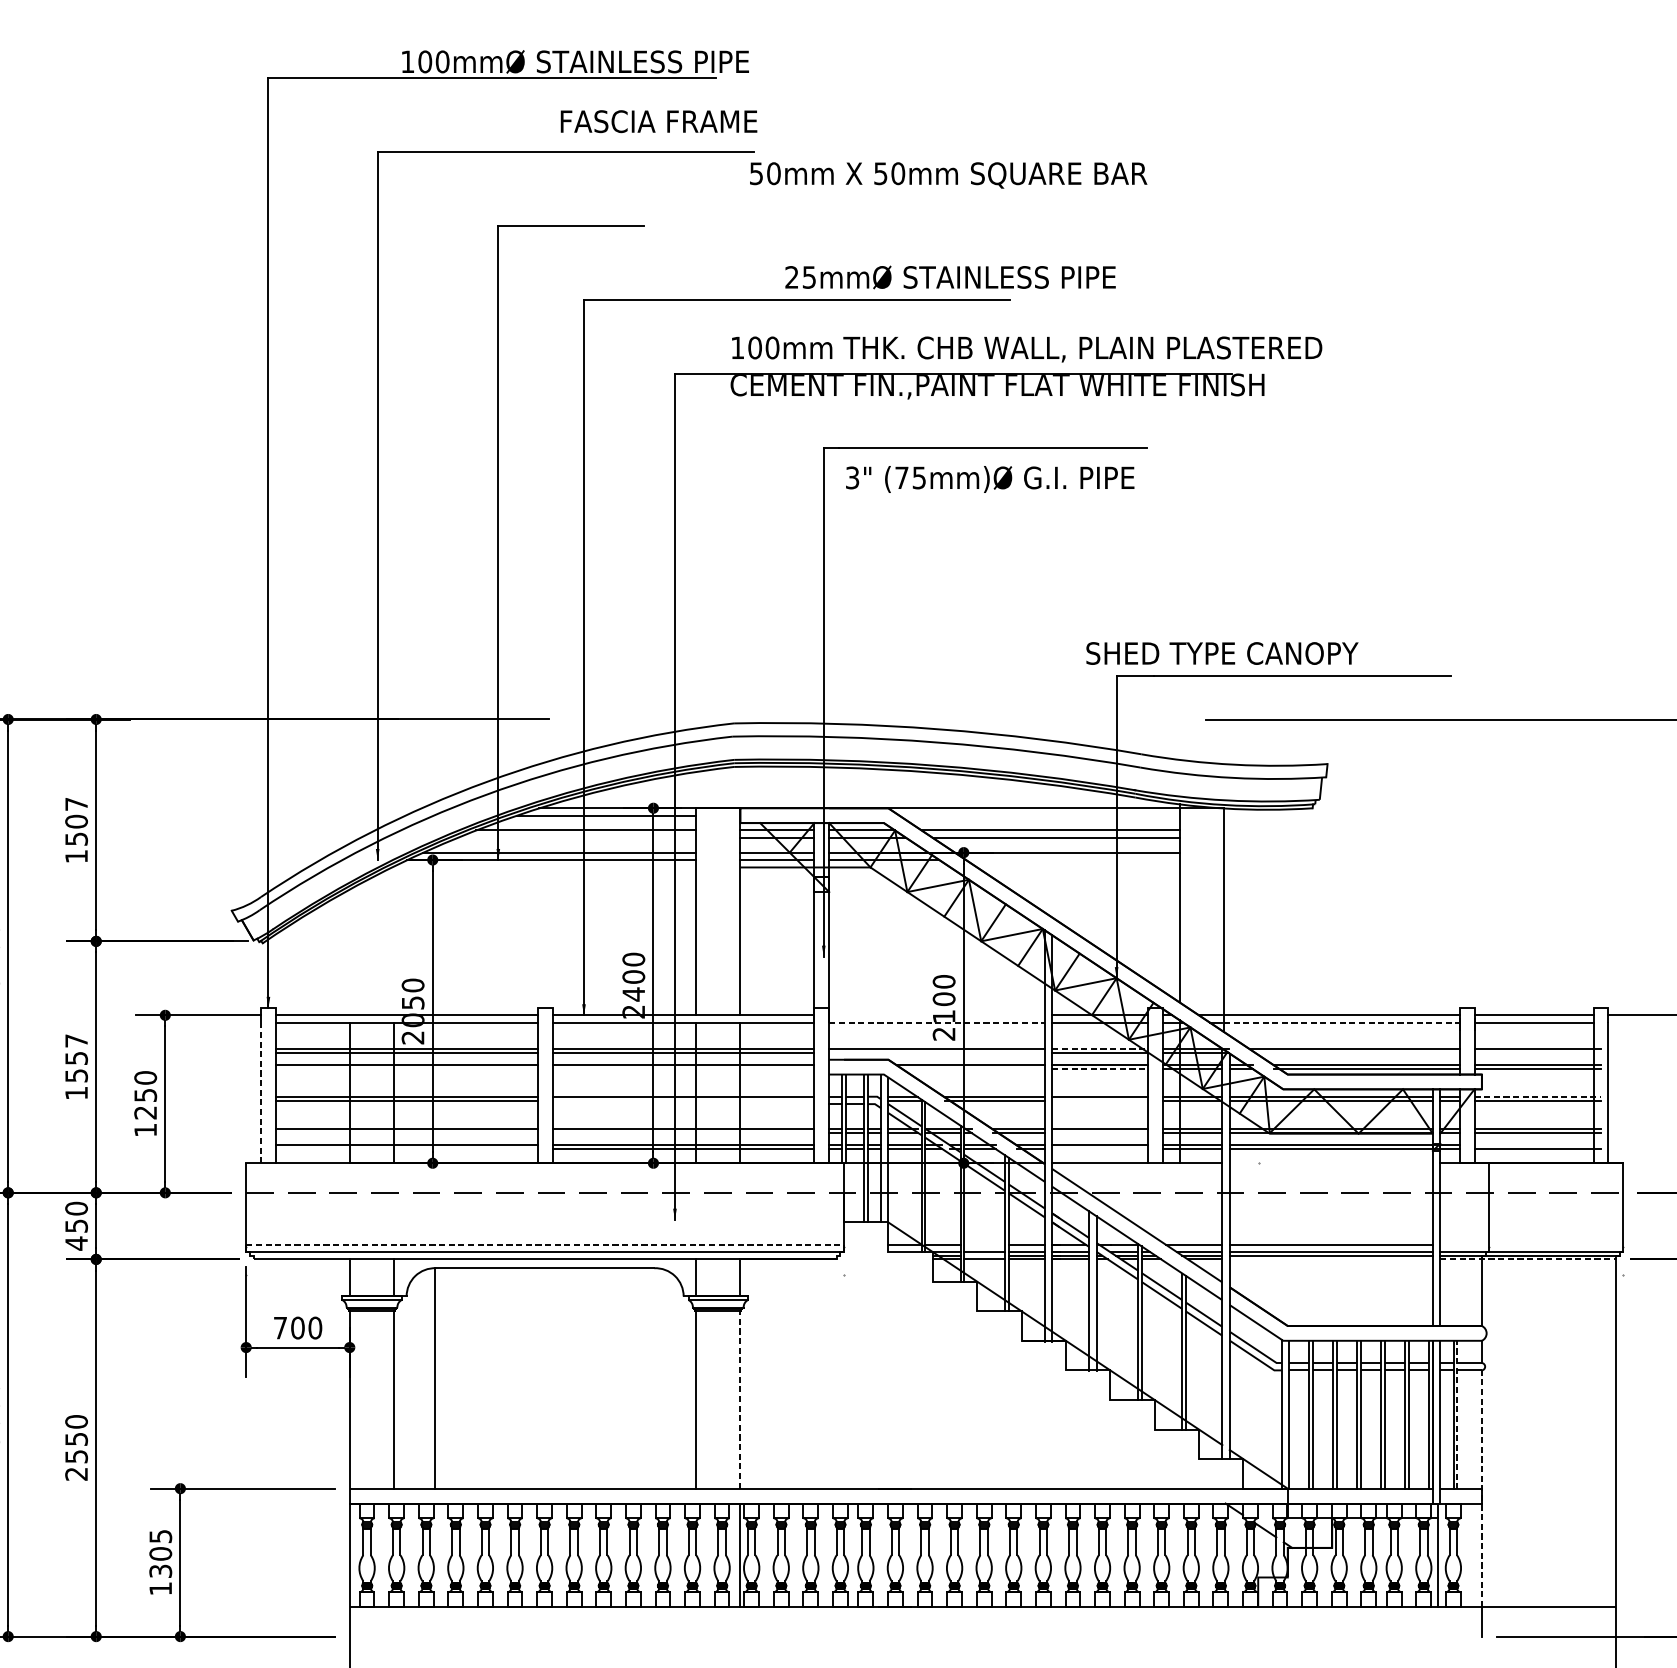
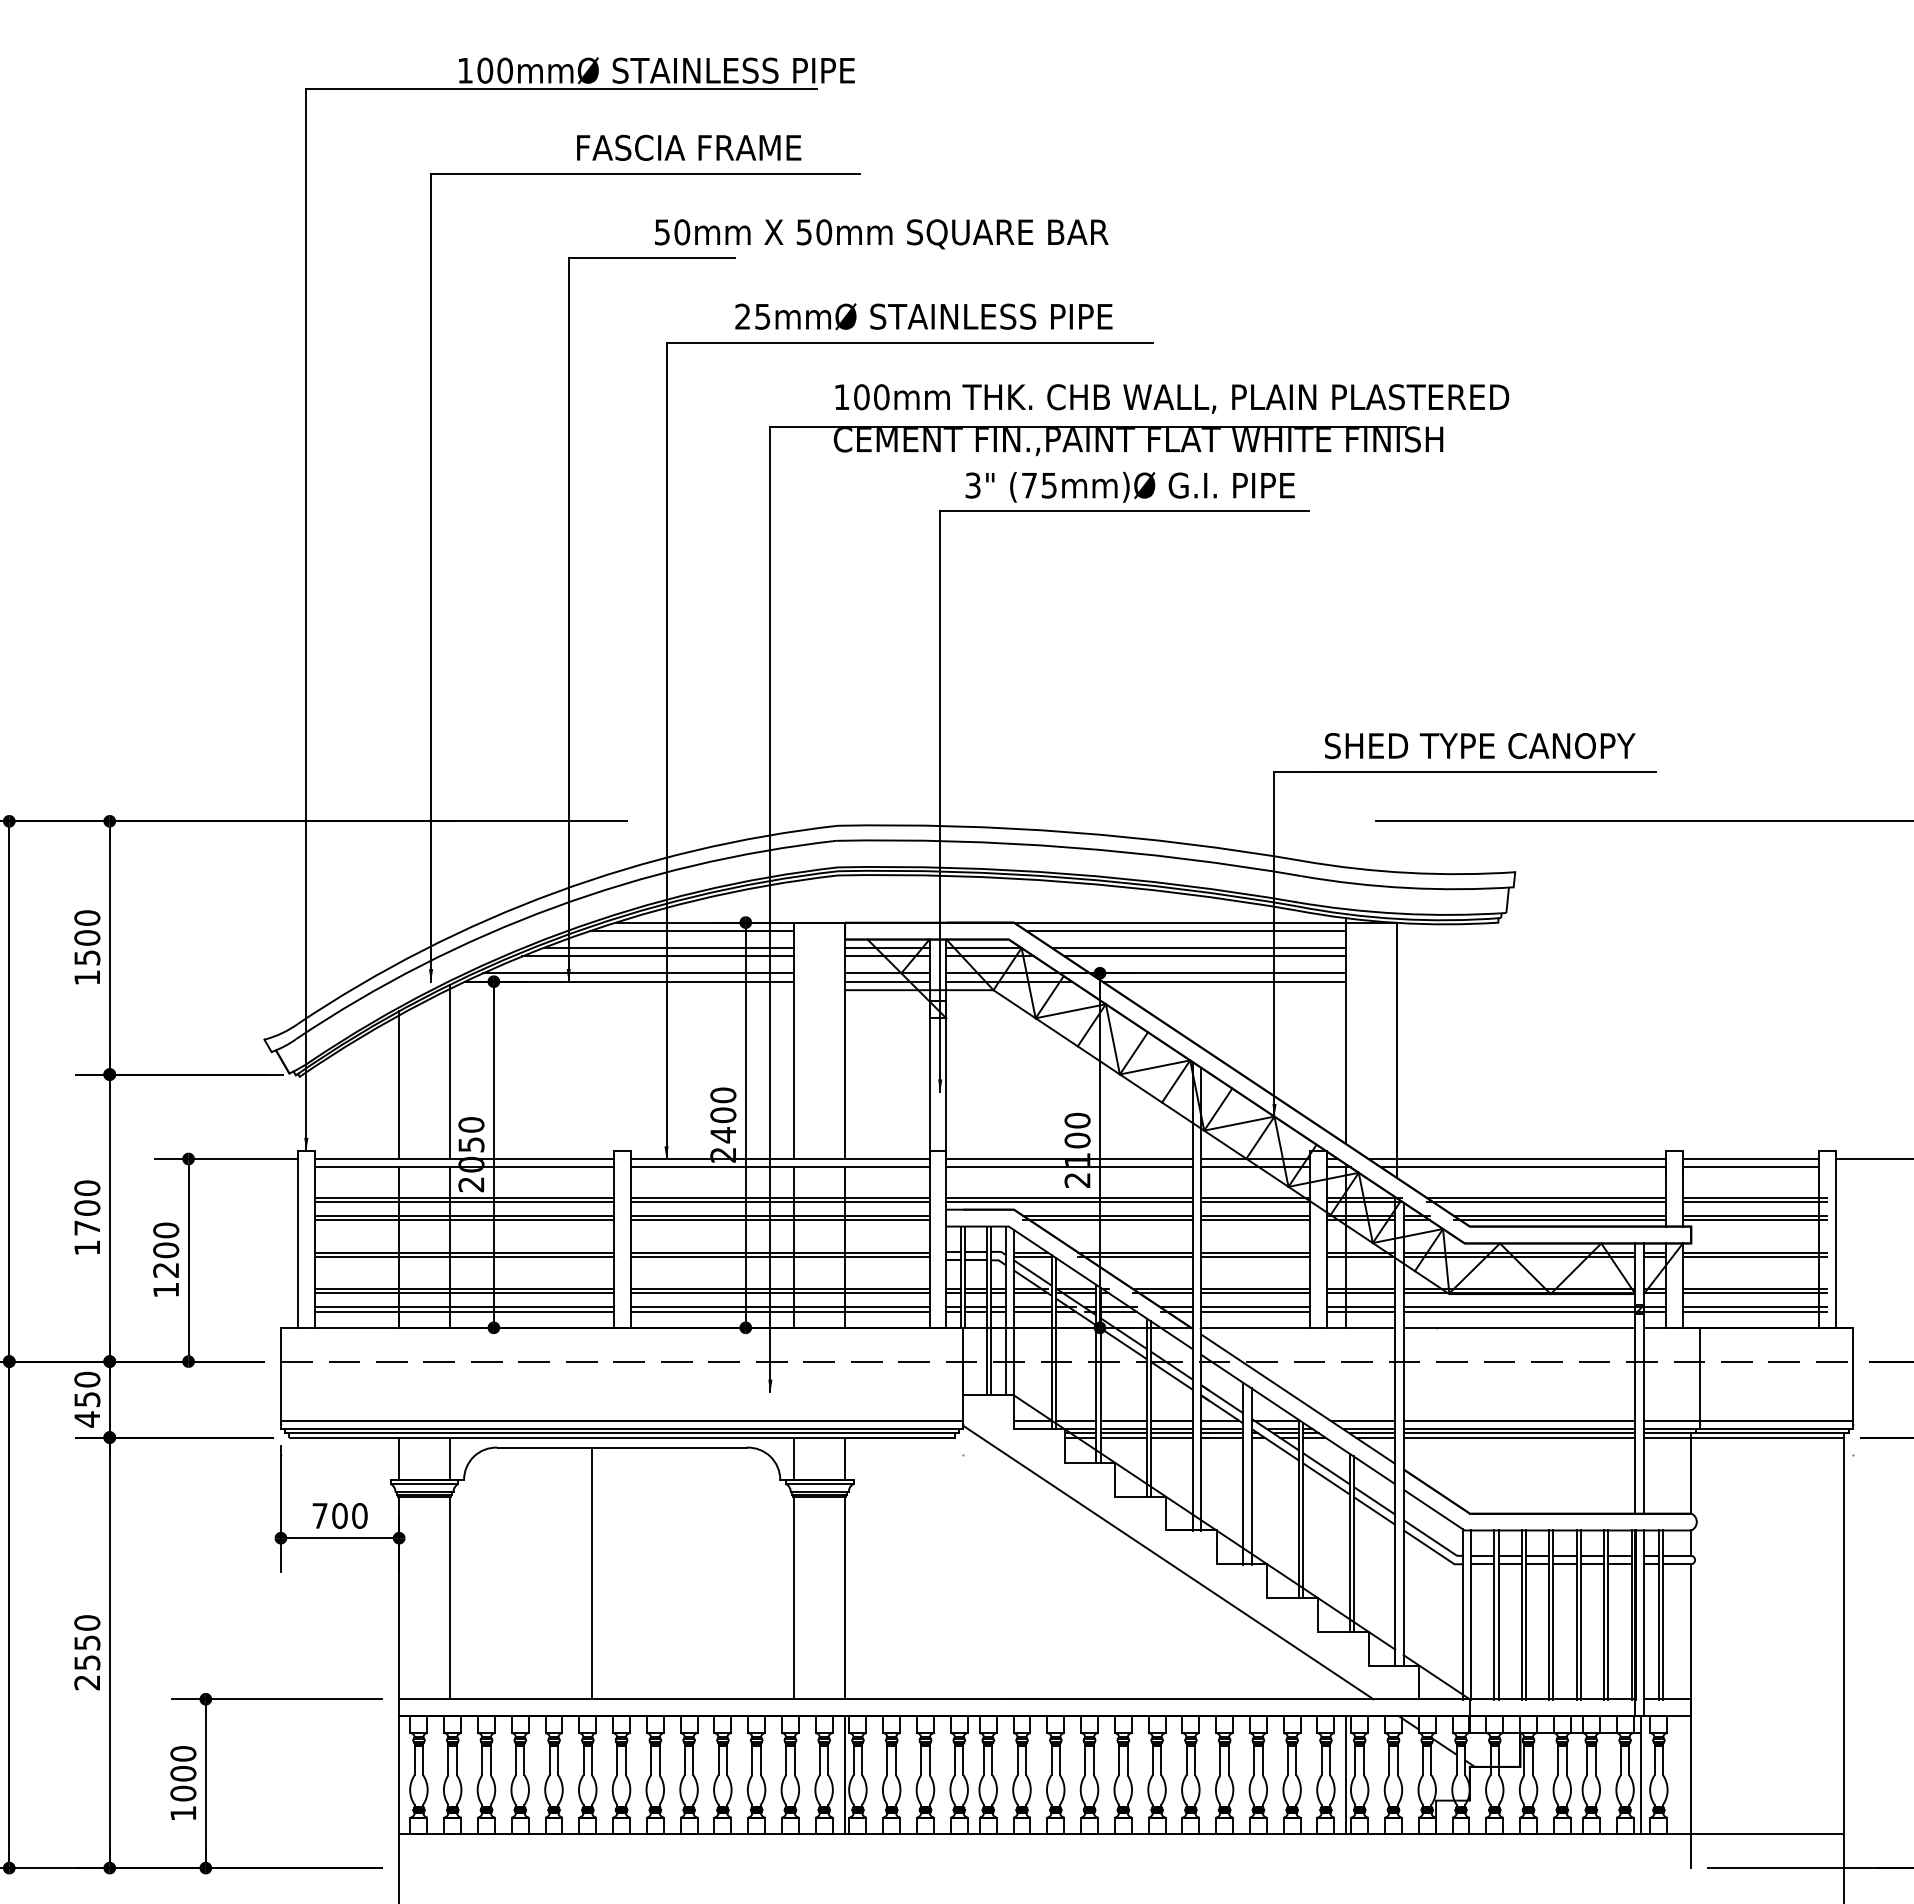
text: (659, 121) -> (689, 147), moved
text: (948, 175) -> (881, 234), moved
text: (950, 277) -> (923, 316), moved
text: (989, 479) -> (1129, 487), moved
text: (1222, 653) -> (1480, 746), moved
text: (76, 803) -> (87, 917), 1507 -> 1500
line: (1039, 816) -> (1186, 931), added
line: (576, 837) -> (658, 956), added
line: (1072, 859) -> (1224, 981), added
line: (393, 938) -> (449, 1071), added
line: (350, 950) -> (399, 1085), added
line: (937, 1015) -> (1069, 1159), added
line: (937, 1022) -> (1069, 1167), dashed -> solid
line: (1341, 1022) -> (1531, 1167), dashed -> solid
line: (1100, 1049) -> (1255, 1197), dashed -> solid
line: (937, 1052) -> (1069, 1201), added
line: (1354, 1052) -> (1546, 1201), added
line: (1537, 1052) -> (1754, 1201), added
text: (76, 1057) -> (87, 1207), 1557 -> 1700
line: (406, 1069) -> (463, 1220), added
line: (682, 1069) -> (779, 1220), added
line: (970, 1069) -> (1107, 1220), added
line: (1100, 1069) -> (1255, 1220), dashed -> solid
line: (260, 1092) -> (297, 1247), dashed -> solid
text: (145, 1095) -> (166, 1250), 1250 -> 1200
line: (1538, 1097) -> (1755, 1252), dashed -> solid
line: (682, 1100) -> (779, 1256), added
line: (1100, 1100) -> (1255, 1256), added
line: (406, 1133) -> (463, 1293), added
line: (682, 1133) -> (779, 1293), added
line: (1100, 1133) -> (1255, 1293), added
line: (1537, 1145) -> (1754, 1307), added
line: (406, 1148) -> (463, 1311), added
line: (1100, 1148) -> (1255, 1311), added
line: (1331, 1162) -> (1519, 1327), added
line: (545, 1244) -> (622, 1420), dashed -> solid
line: (984, 1244) -> (1123, 1420), added
line: (1531, 1244) -> (1747, 1420), added
line: (545, 1255) -> (622, 1433), added
line: (984, 1255) -> (1123, 1433), added
line: (1331, 1259) -> (1519, 1437), added
line: (1528, 1259) -> (1744, 1437), dashed -> solid
line: (1023, 1368) -> (1168, 1562), added
line: (435, 1378) -> (591, 1573), moved
line: (740, 1399) -> (845, 1597), dashed -> solid
line: (1457, 1415) -> (1663, 1615), dashed -> solid
line: (1481, 1488) -> (1691, 1698), dashed -> solid
text: (160, 1553) -> (183, 1773), 1305 -> 1000
line: (1179, 1555) -> (1346, 1775), added

